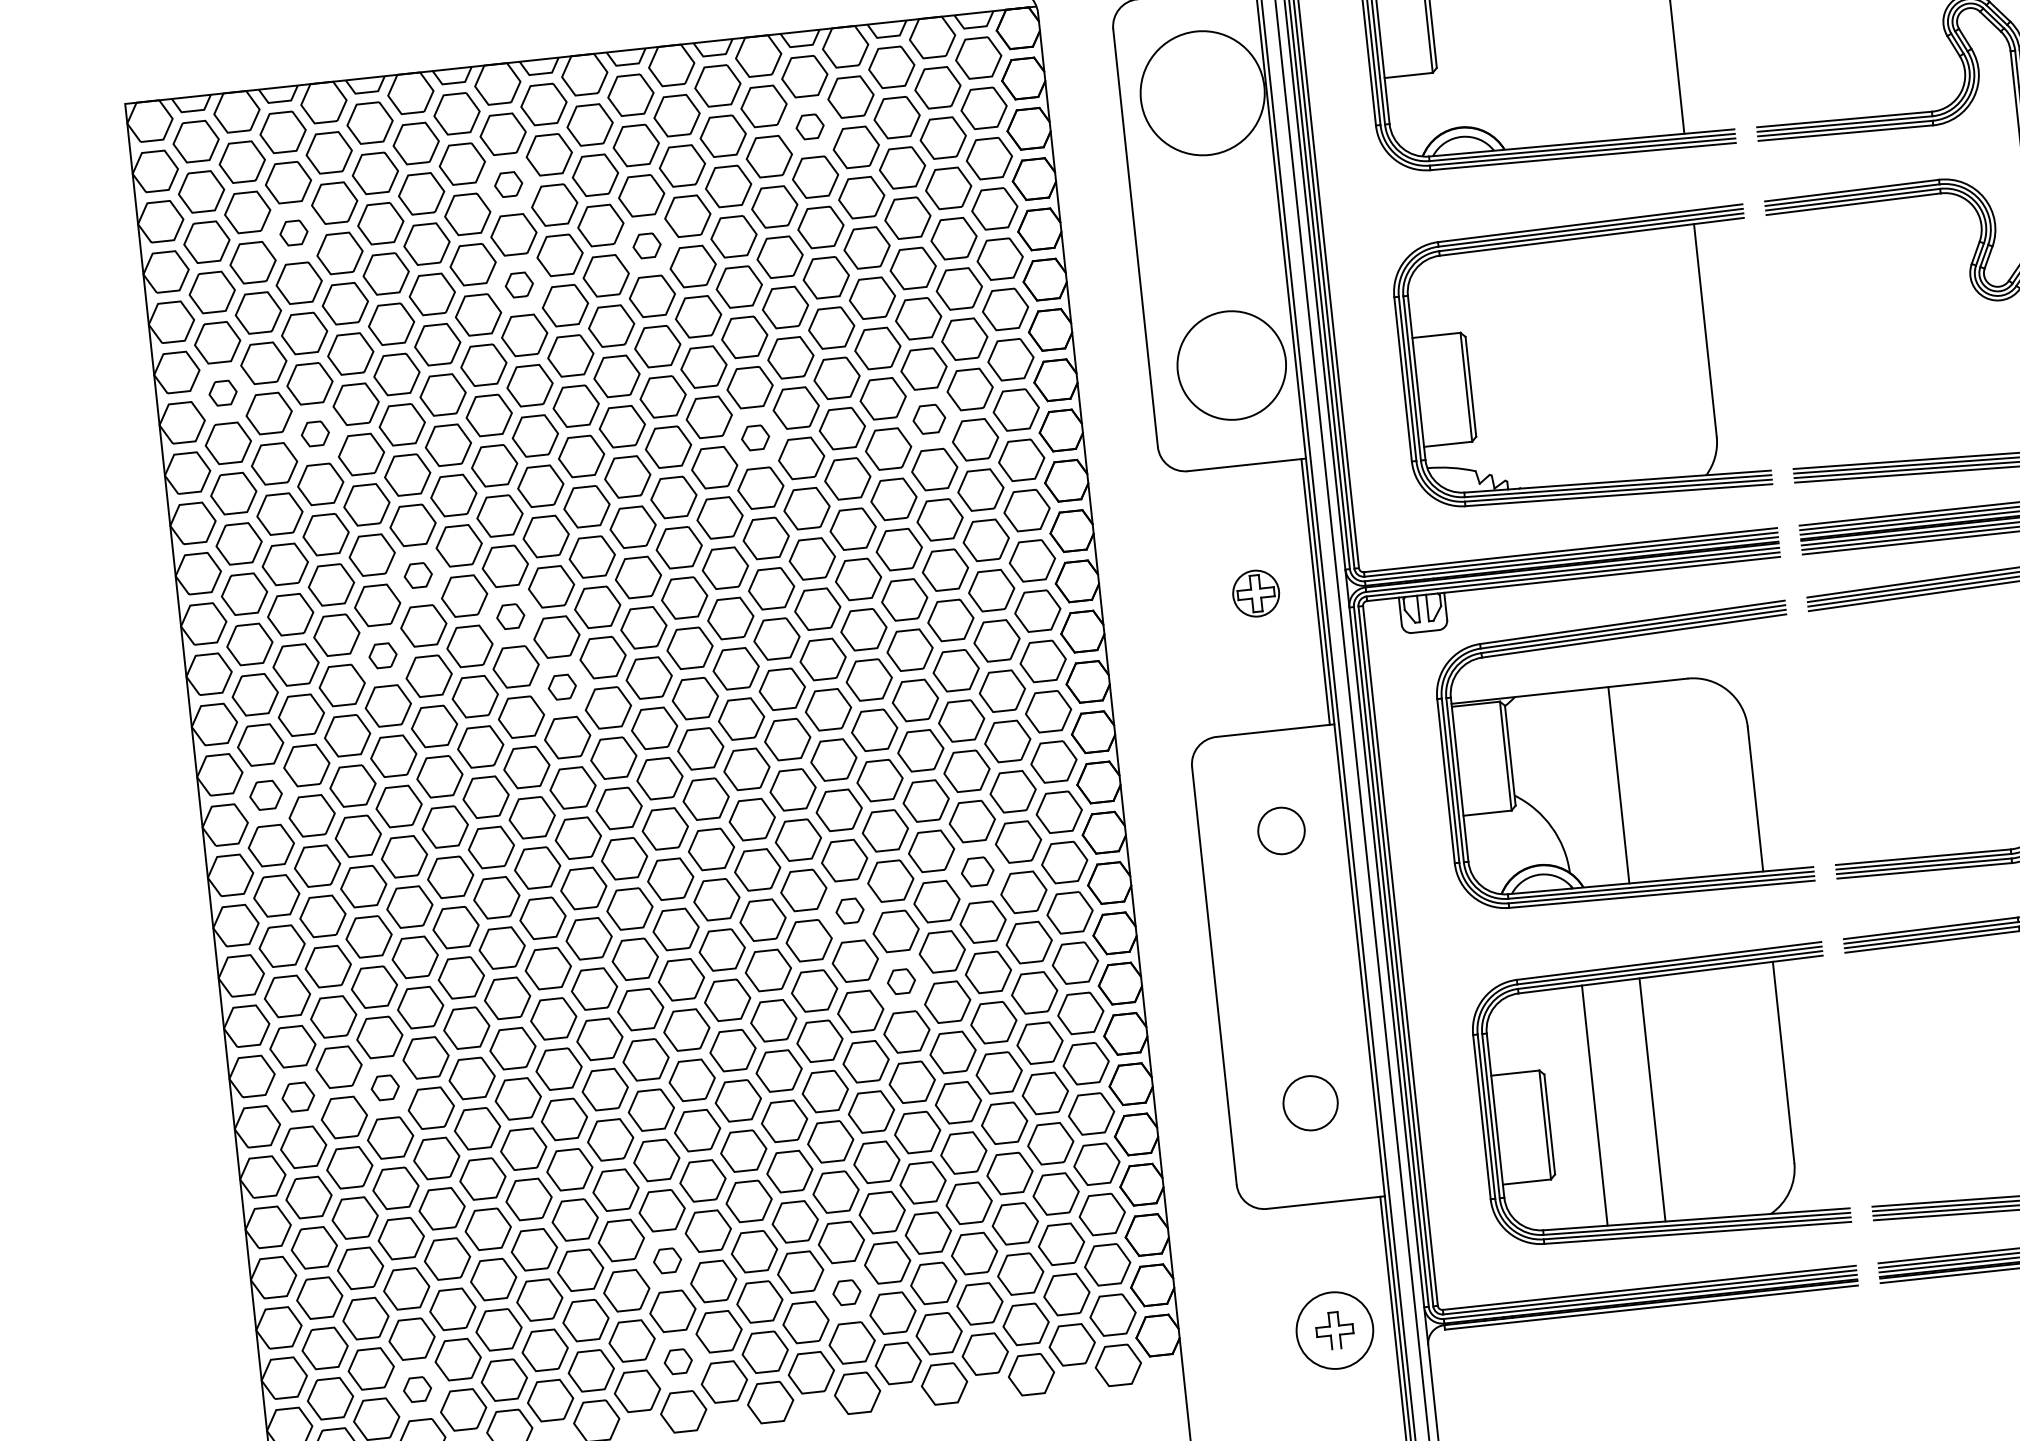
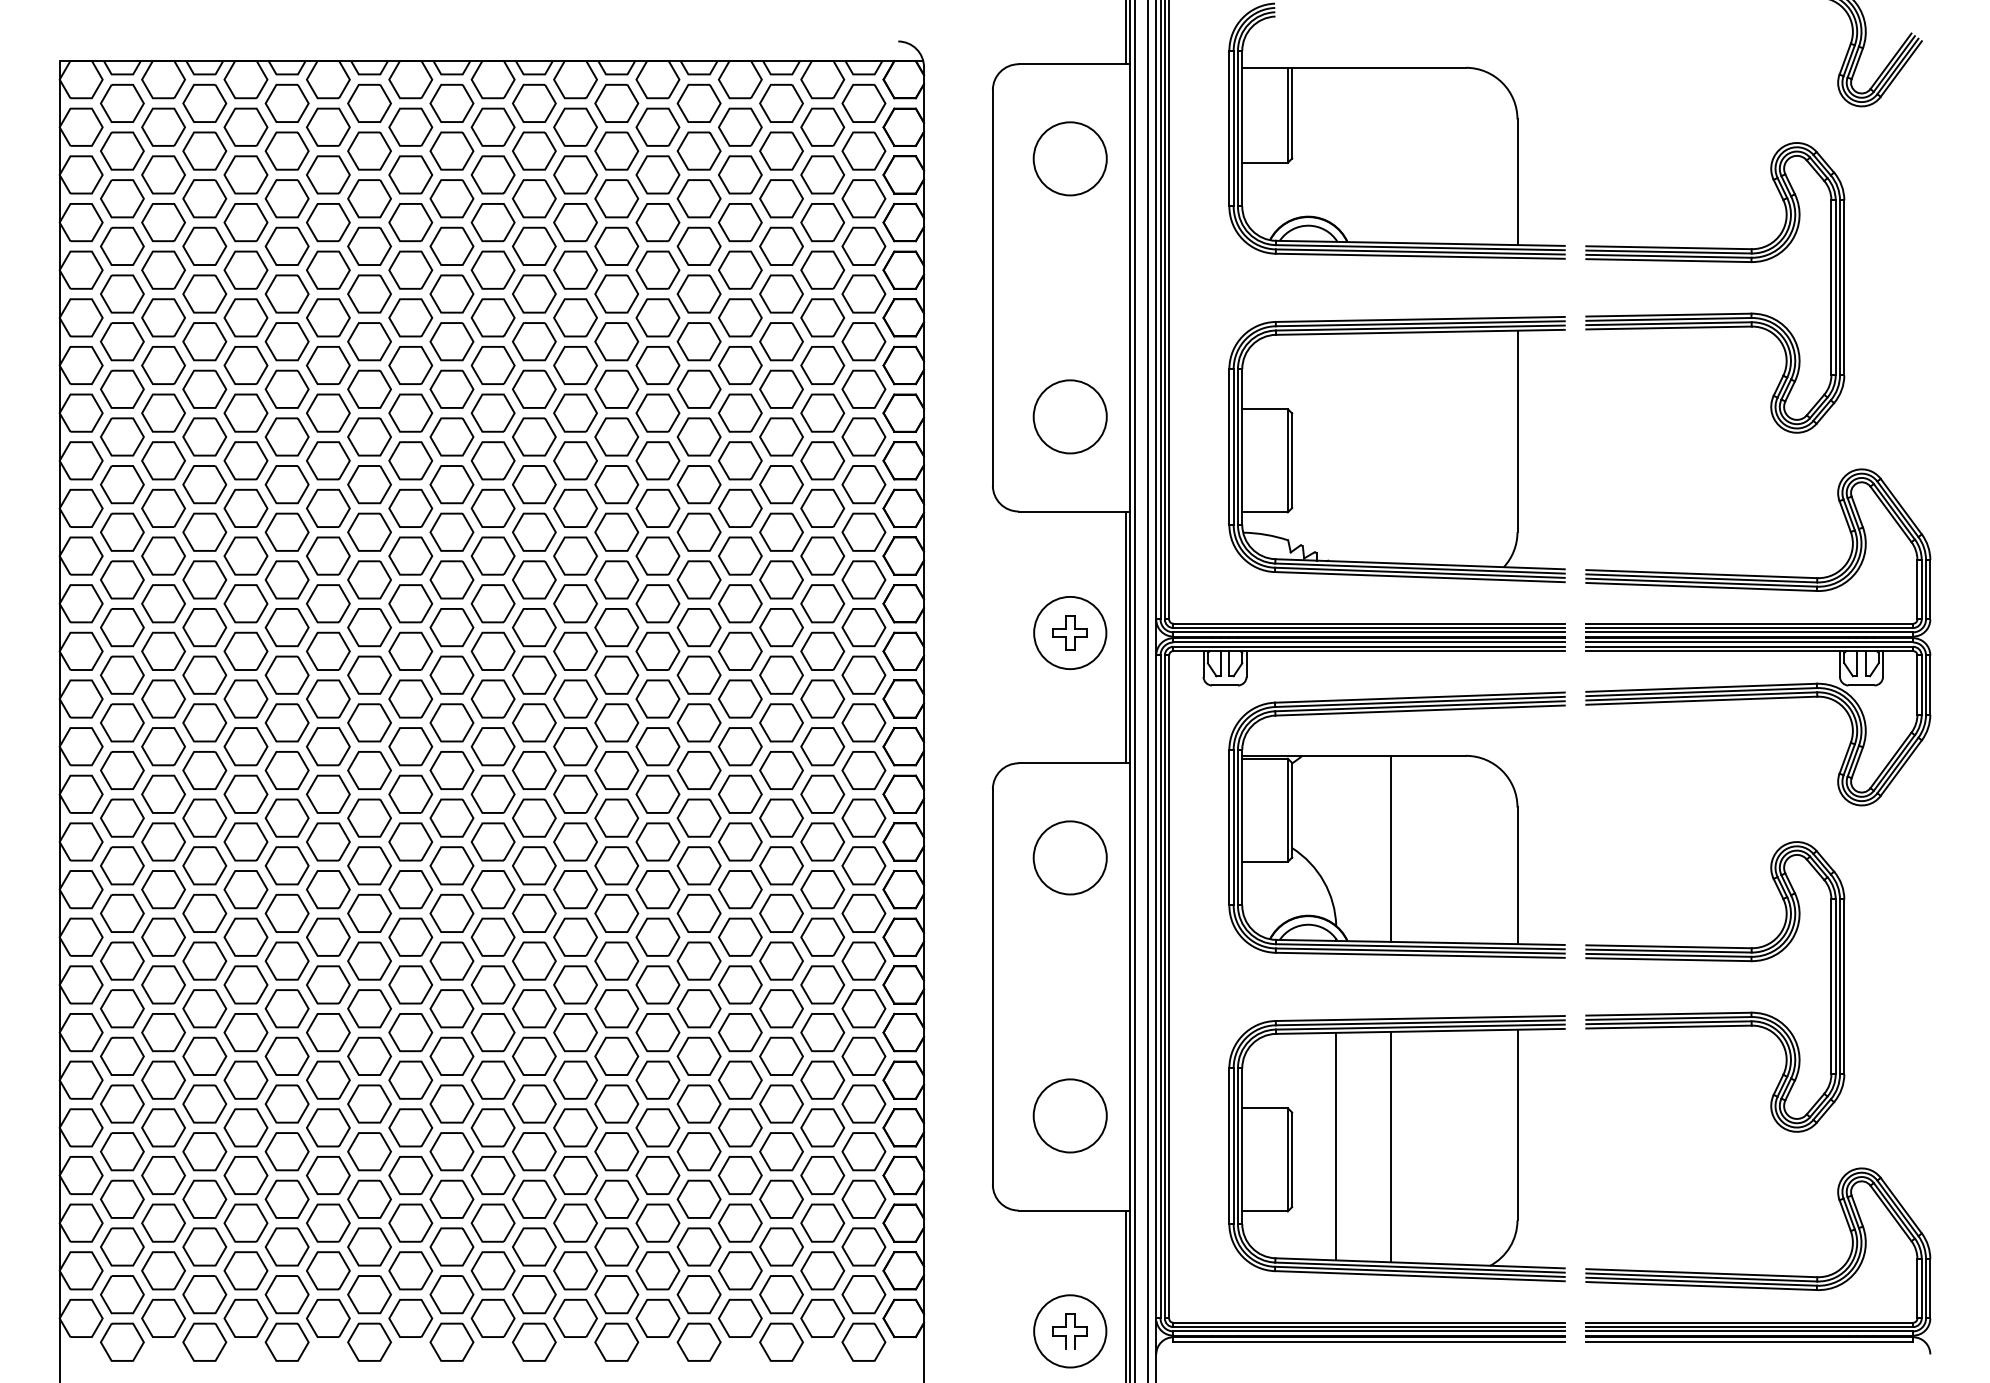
circle: (1201, 92) -> (1069, 158), size x0.62
part: (809, 126) -> (698, 150), size x1.67
part: (508, 184) -> (410, 174), size x1.67
part: (293, 232) -> (204, 198), size x1.67
part: (647, 245) -> (534, 245), size x1.67
part: (518, 284) -> (410, 269), size x1.67
circle: (1230, 365) -> (1069, 416), size x0.71
part: (223, 392) -> (122, 341), size x1.67
part: (929, 418) -> (781, 436), size x1.43
part: (314, 433) -> (204, 388), size x1.67
part: (755, 437) -> (616, 436), size x1.67
part: (417, 574) -> (286, 531), size x1.67
circle: (1256, 593) -> (1070, 632), size x1.67
part: (510, 616) -> (369, 579), size x1.67
part: (382, 655) -> (245, 603), size x1.67
part: (561, 686) -> (410, 650), size x1.67
part: (266, 794) -> (122, 722), size x1.43
circle: (1280, 830) -> (1069, 857), size x1.67
part: (977, 871) -> (781, 865), size x1.43
part: (849, 910) -> (657, 889), size x1.67
part: (900, 981) -> (698, 960), size x1.67
part: (384, 1087) -> (204, 1008), size x1.67
part: (298, 1096) -> (122, 1008), size x1.43
circle: (1309, 1102) -> (1069, 1115), size x1.43
part: (666, 1260) -> (451, 1198), size x1.67
part: (846, 1292) -> (616, 1246), size x1.67
part: (677, 1361) -> (451, 1294), size x1.67
part: (417, 1389) -> (204, 1294), size x1.67

